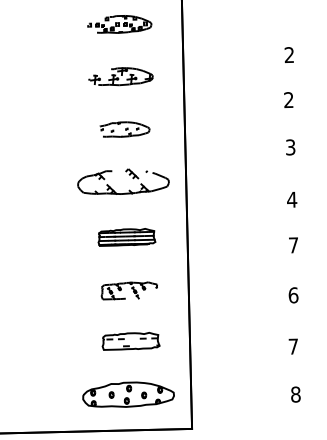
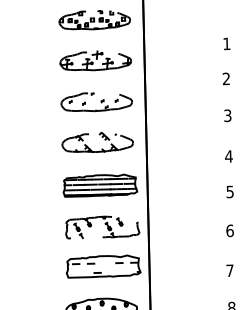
part: (119, 24) -> (94, 20), size x1.43
text: (288, 54) -> (226, 43), 2 -> 1
part: (120, 76) -> (95, 60), size x1.43
part: (122, 129) -> (96, 101), size x1.67
part: (126, 237) -> (100, 185), size x1.67
text: (293, 245) -> (230, 192), 7 -> 5
part: (129, 290) -> (102, 227), size x1.67
part: (130, 341) -> (103, 266), size x1.67

